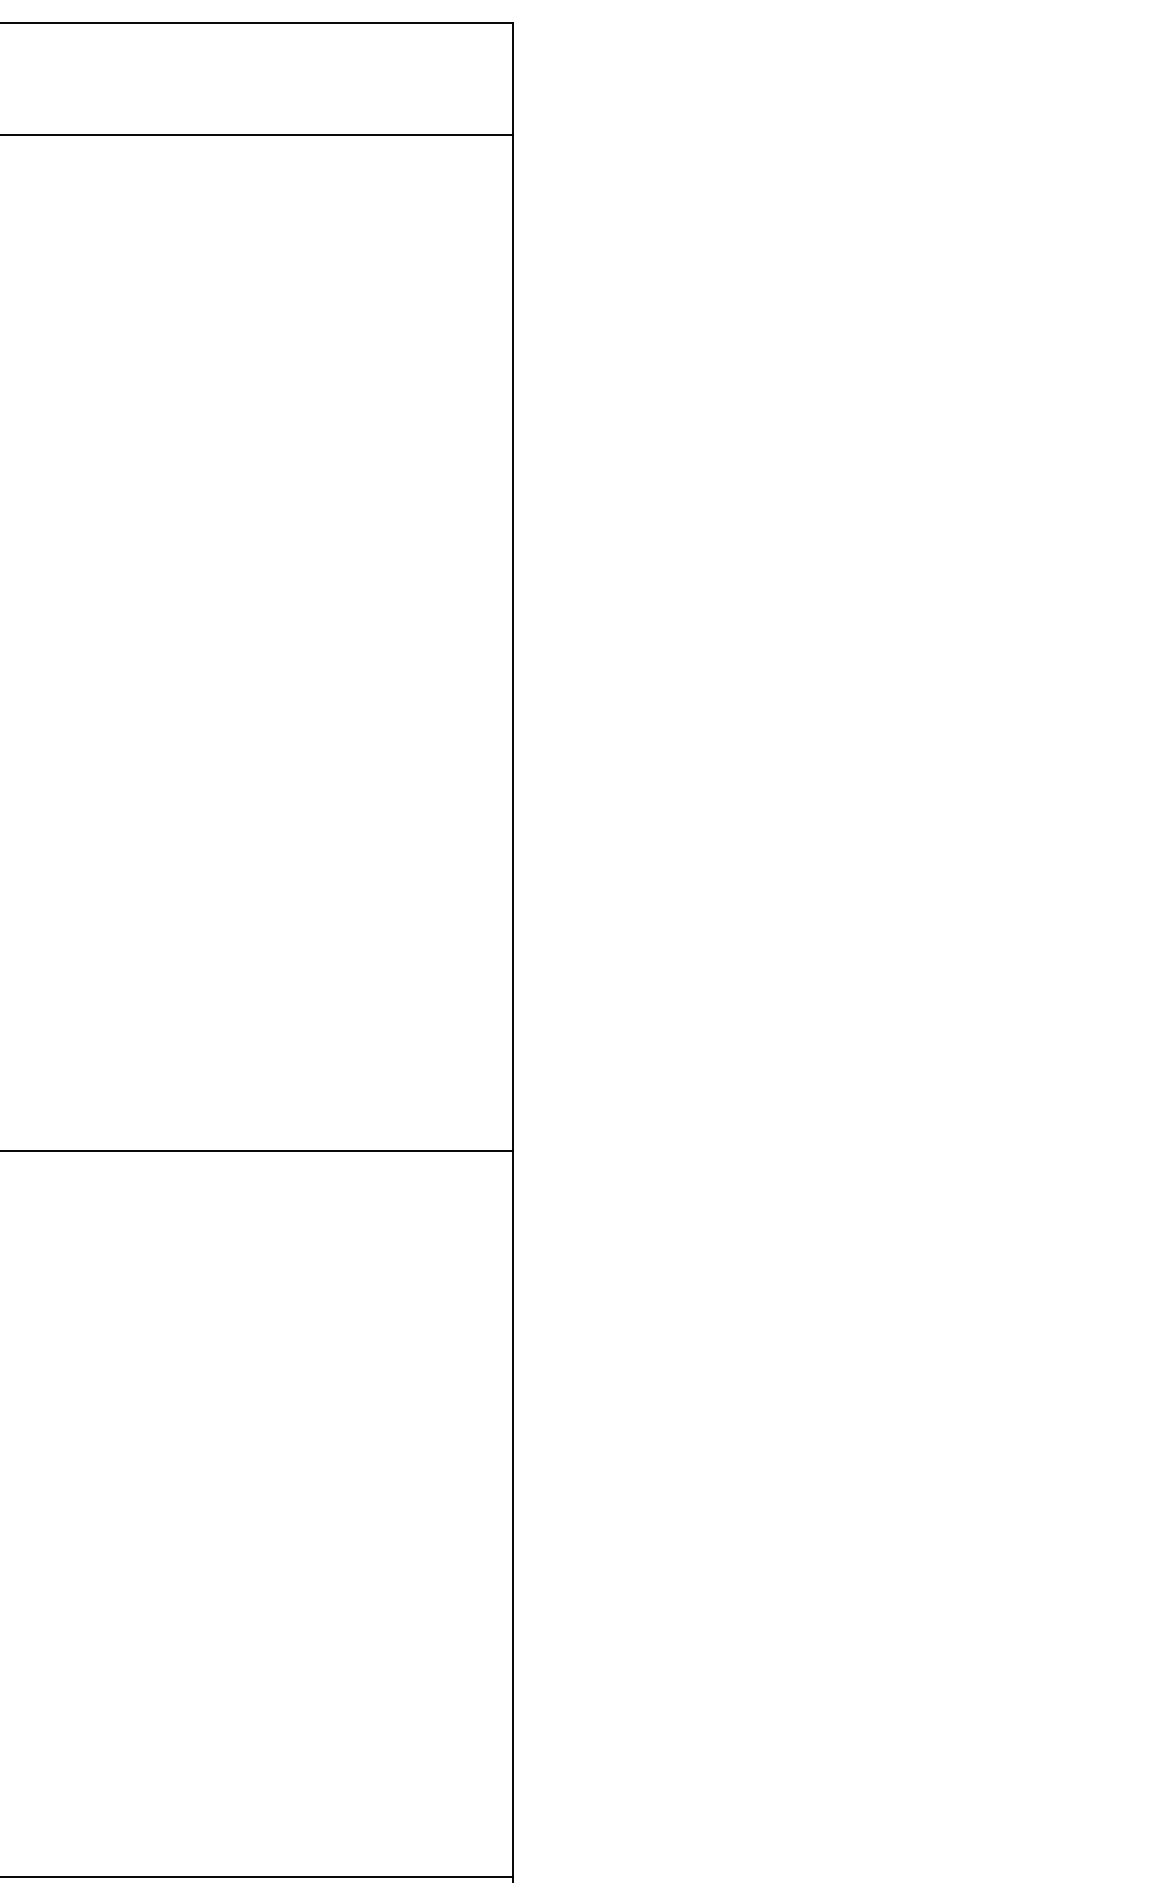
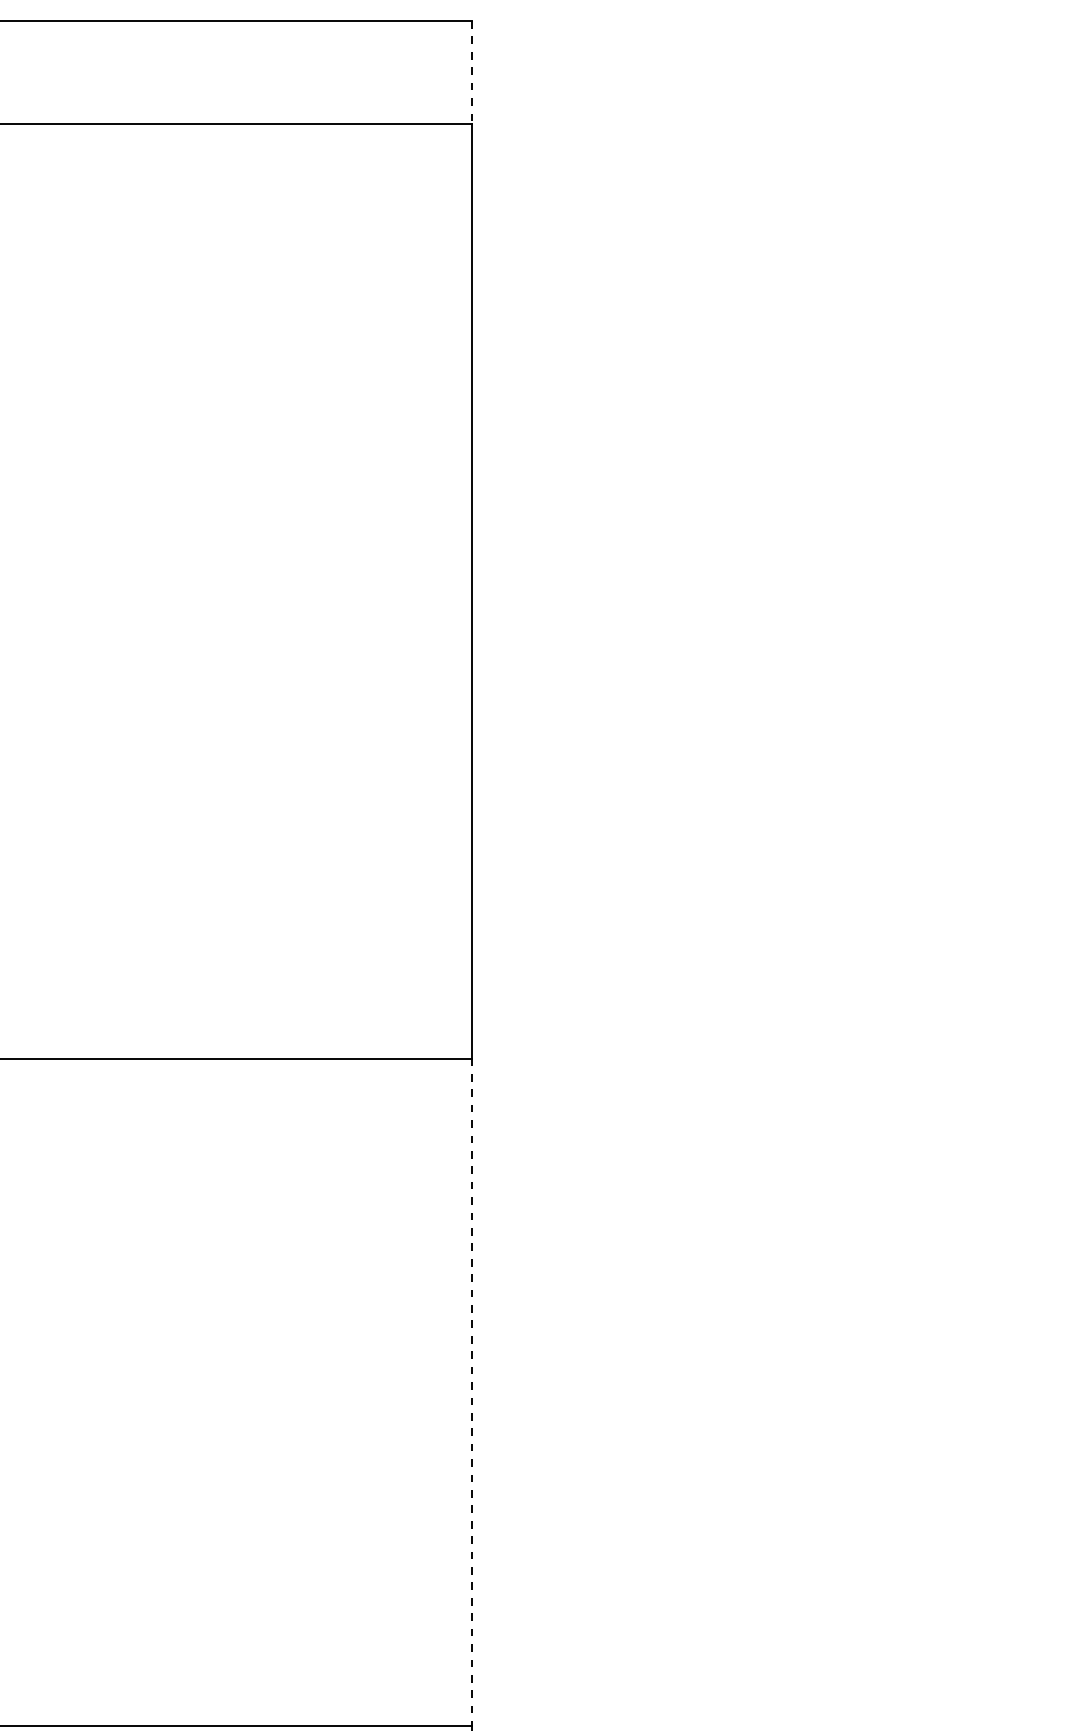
line: (513, 79) -> (472, 73), solid -> dashed
line: (513, 1514) -> (472, 1392), solid -> dashed

